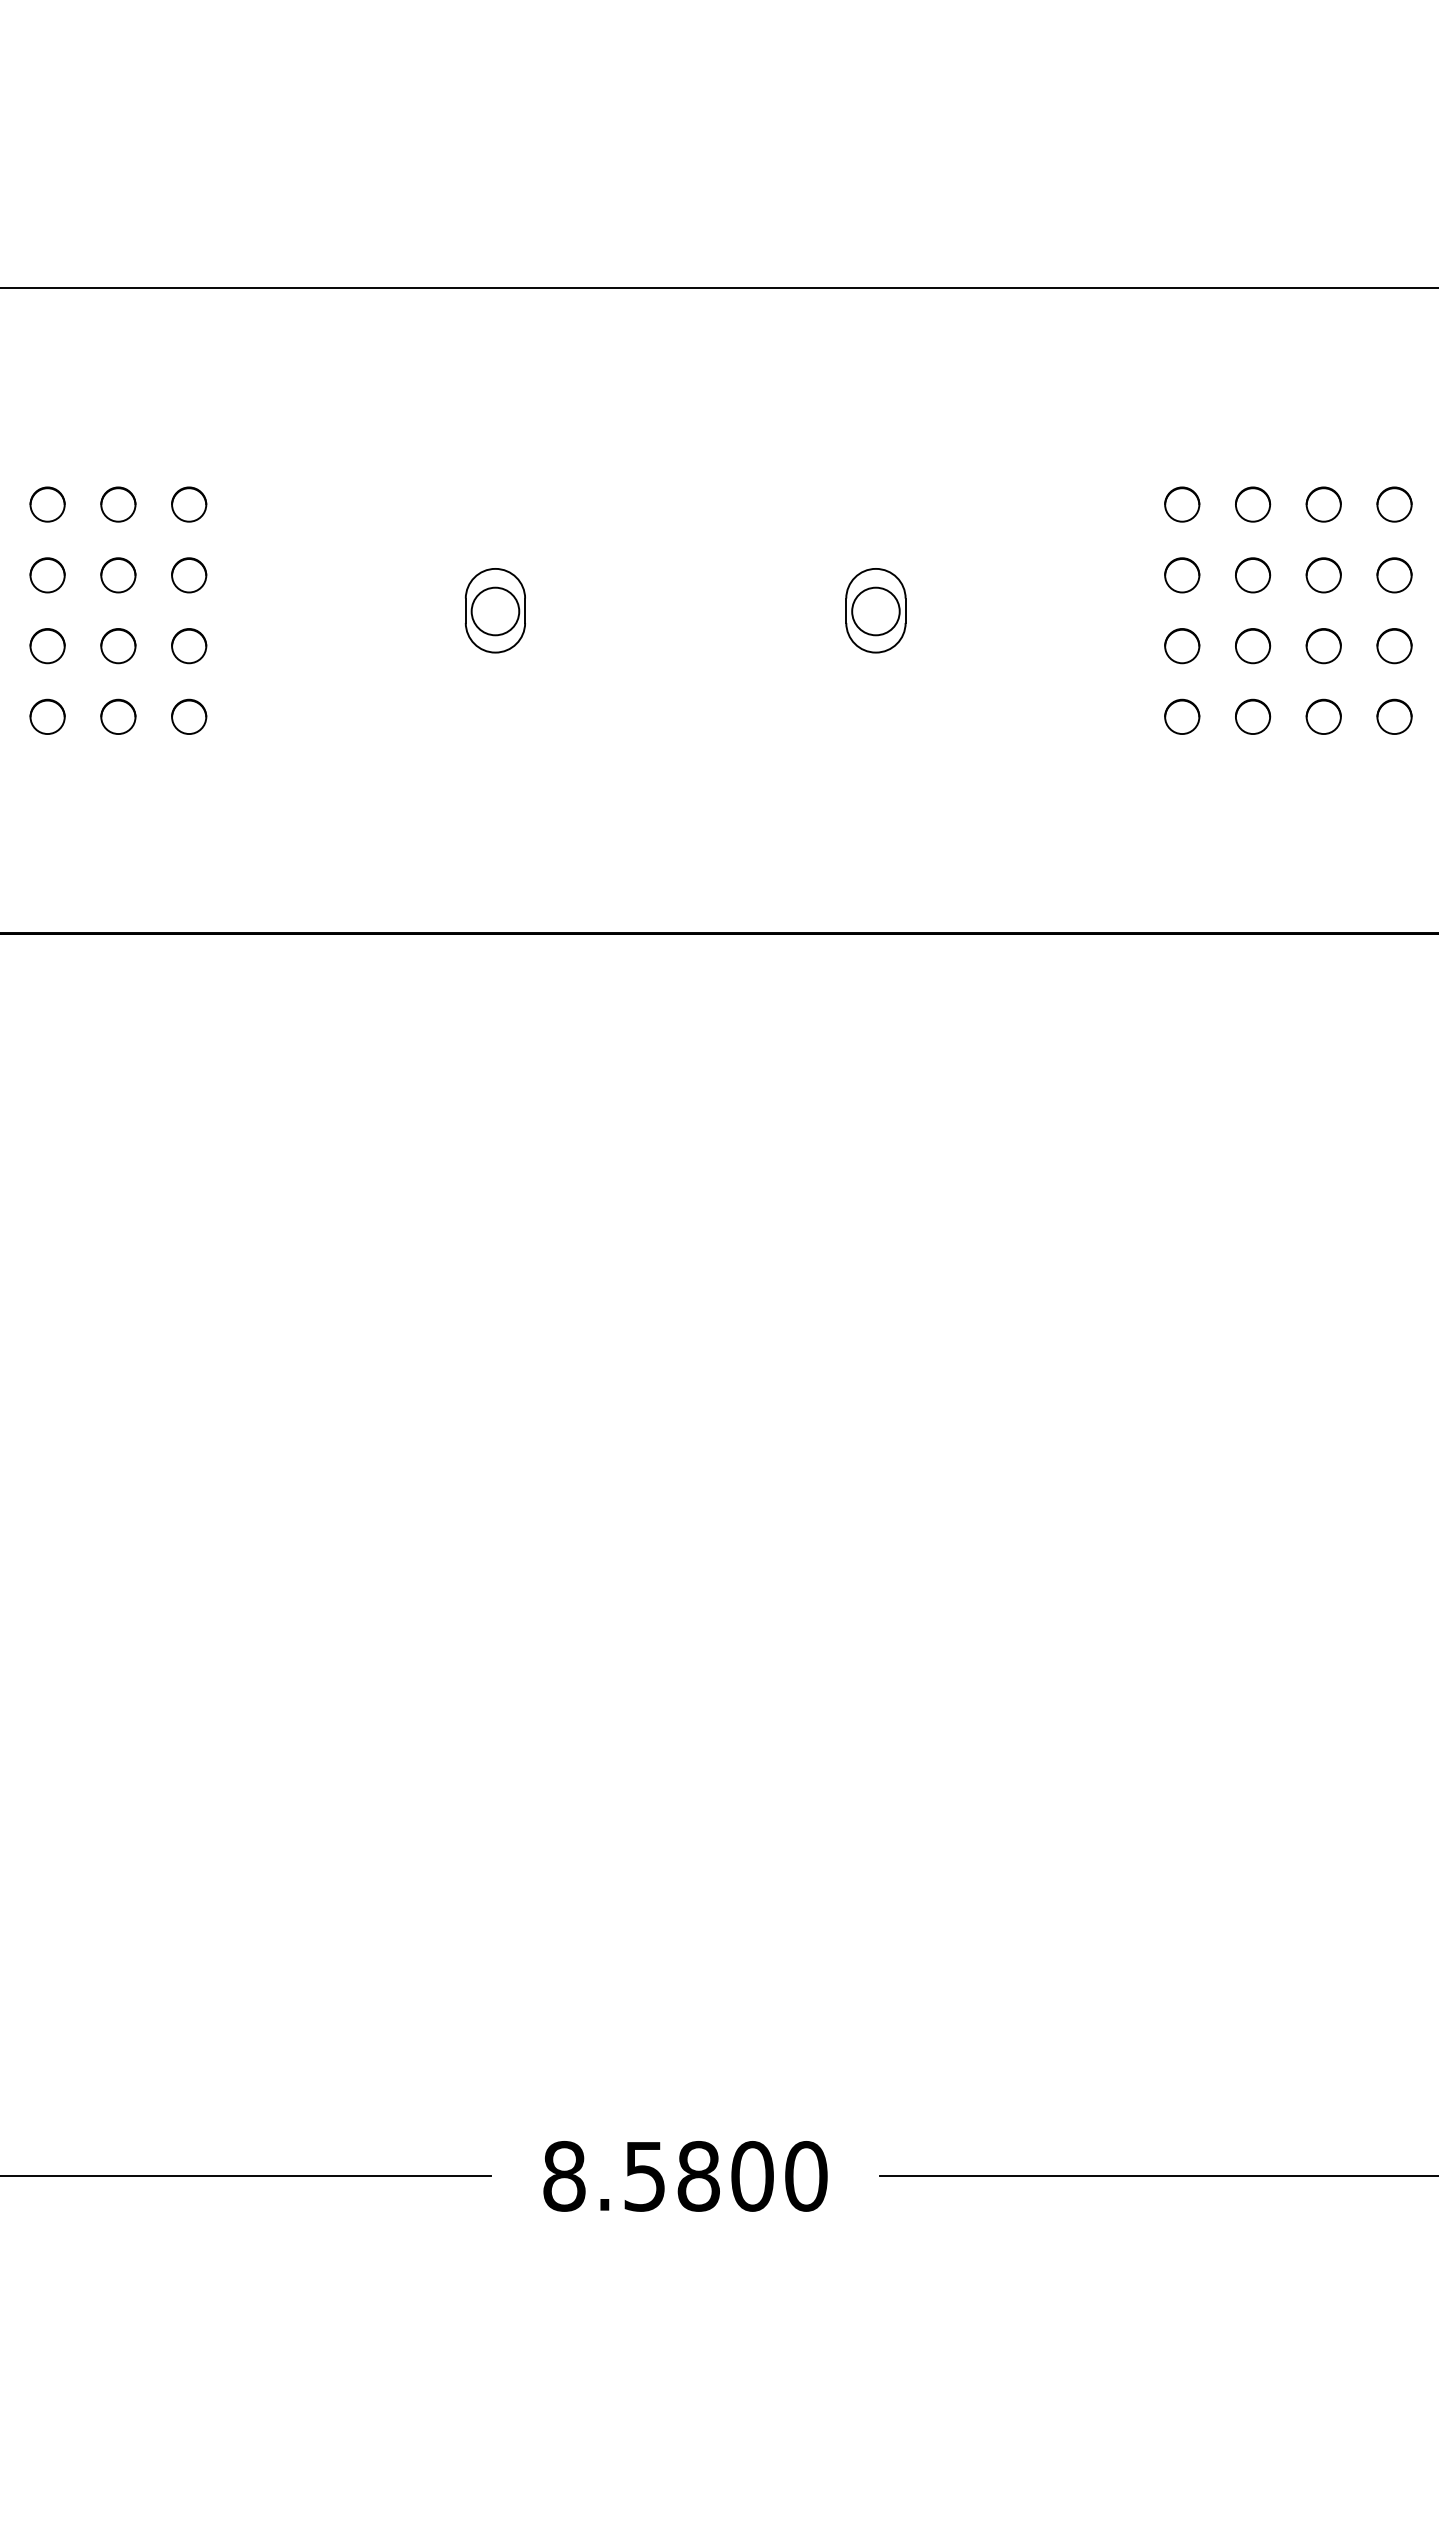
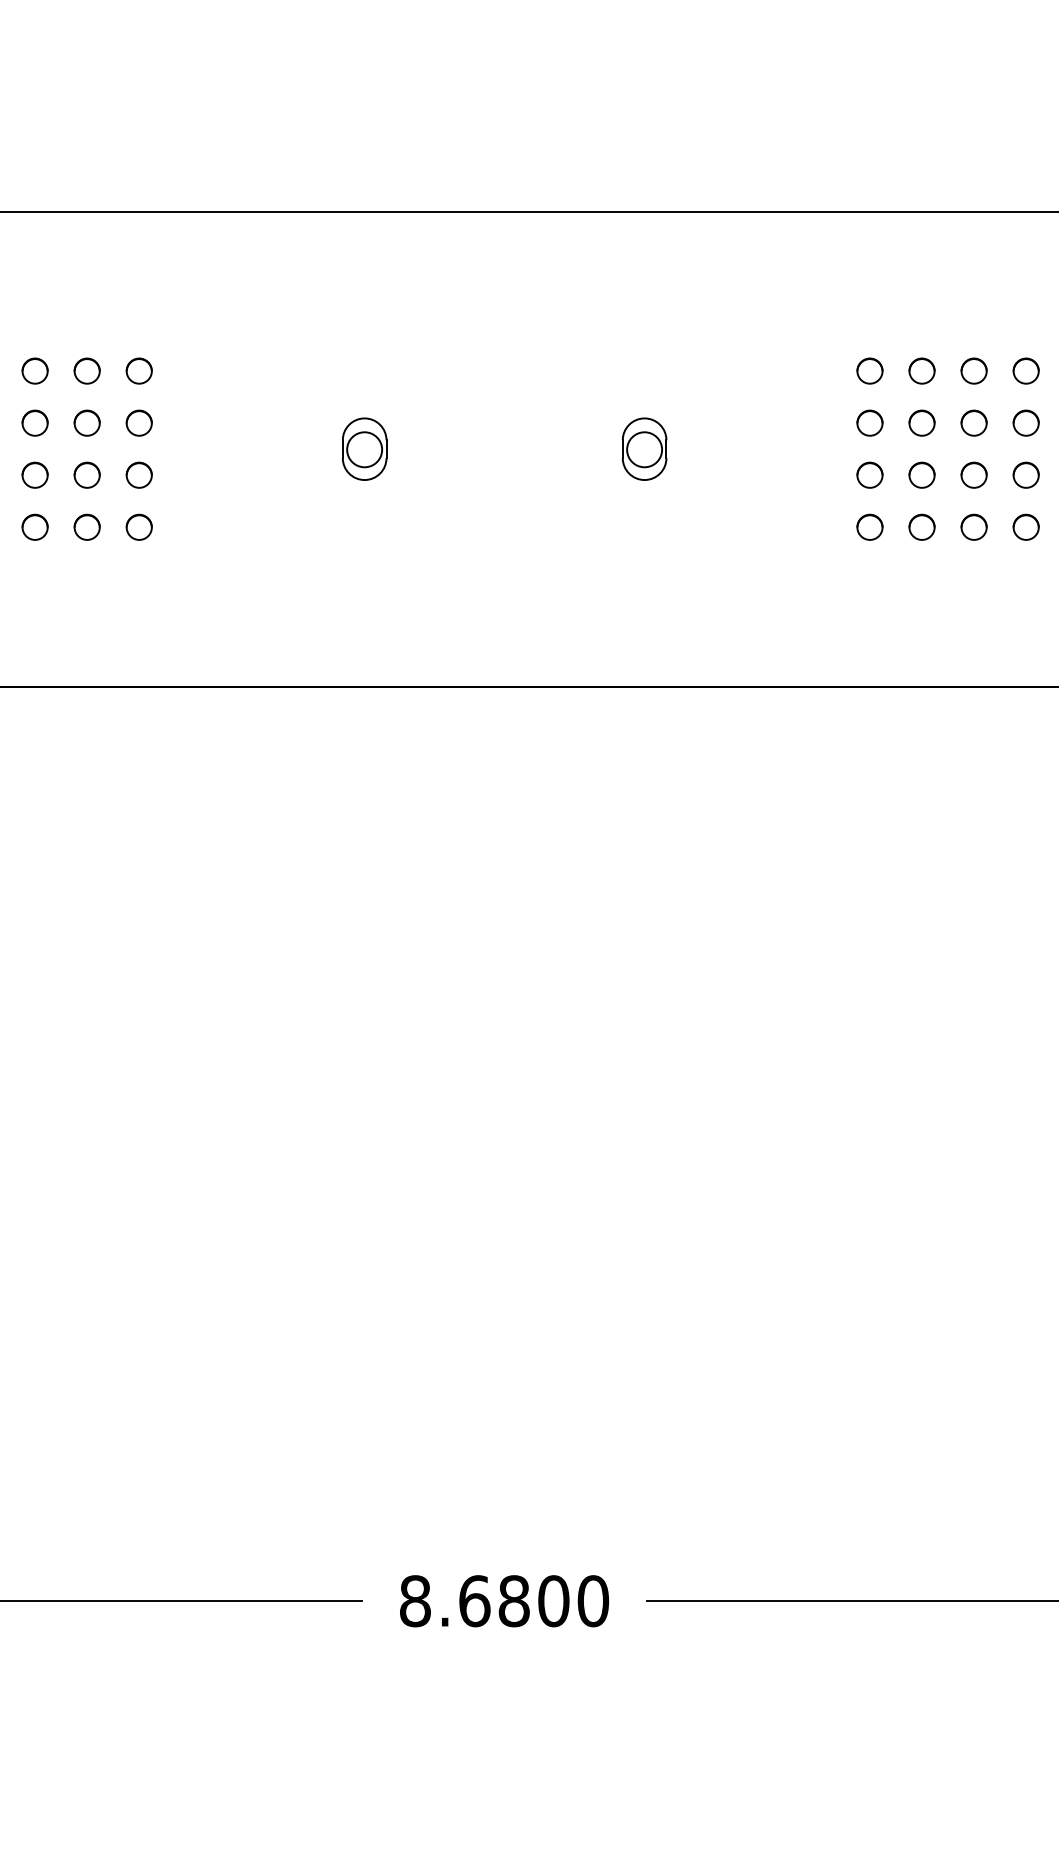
text: (645, 2176) -> (475, 1601), 8.5800 -> 8.6800

